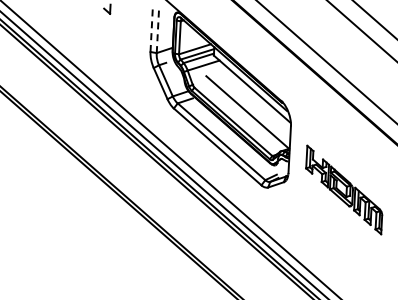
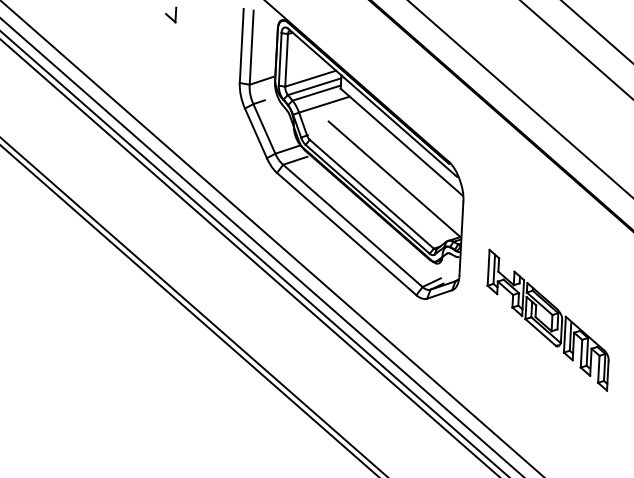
line: (151, 28) -> (241, 45), dashed -> solid
line: (158, 29) -> (252, 47), dashed -> solid
part: (344, 189) -> (548, 319), moved

